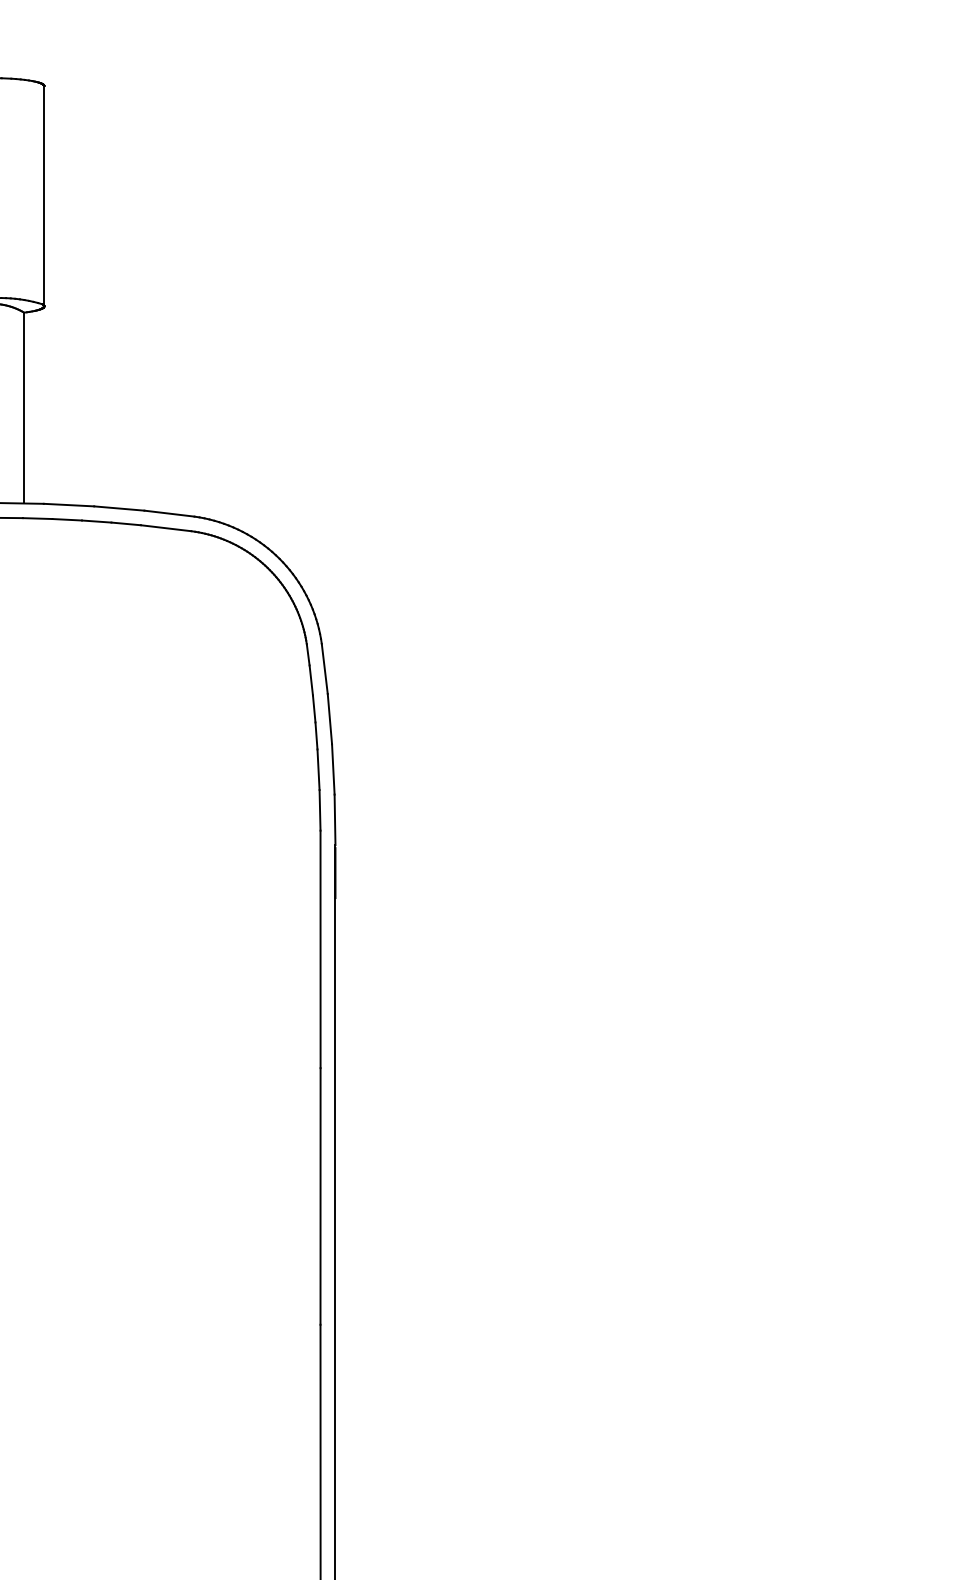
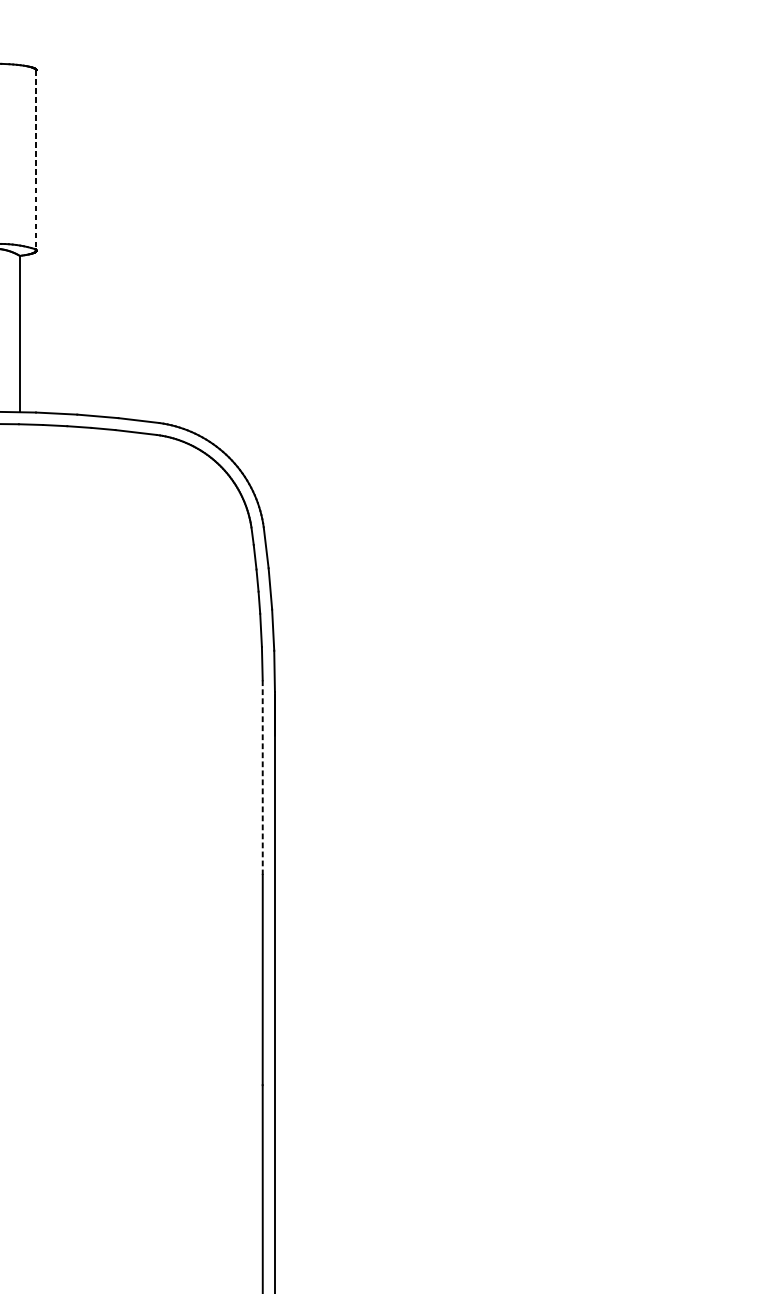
line: (44, 196) -> (36, 160), solid -> dashed
line: (320, 949) -> (262, 777), solid -> dashed

